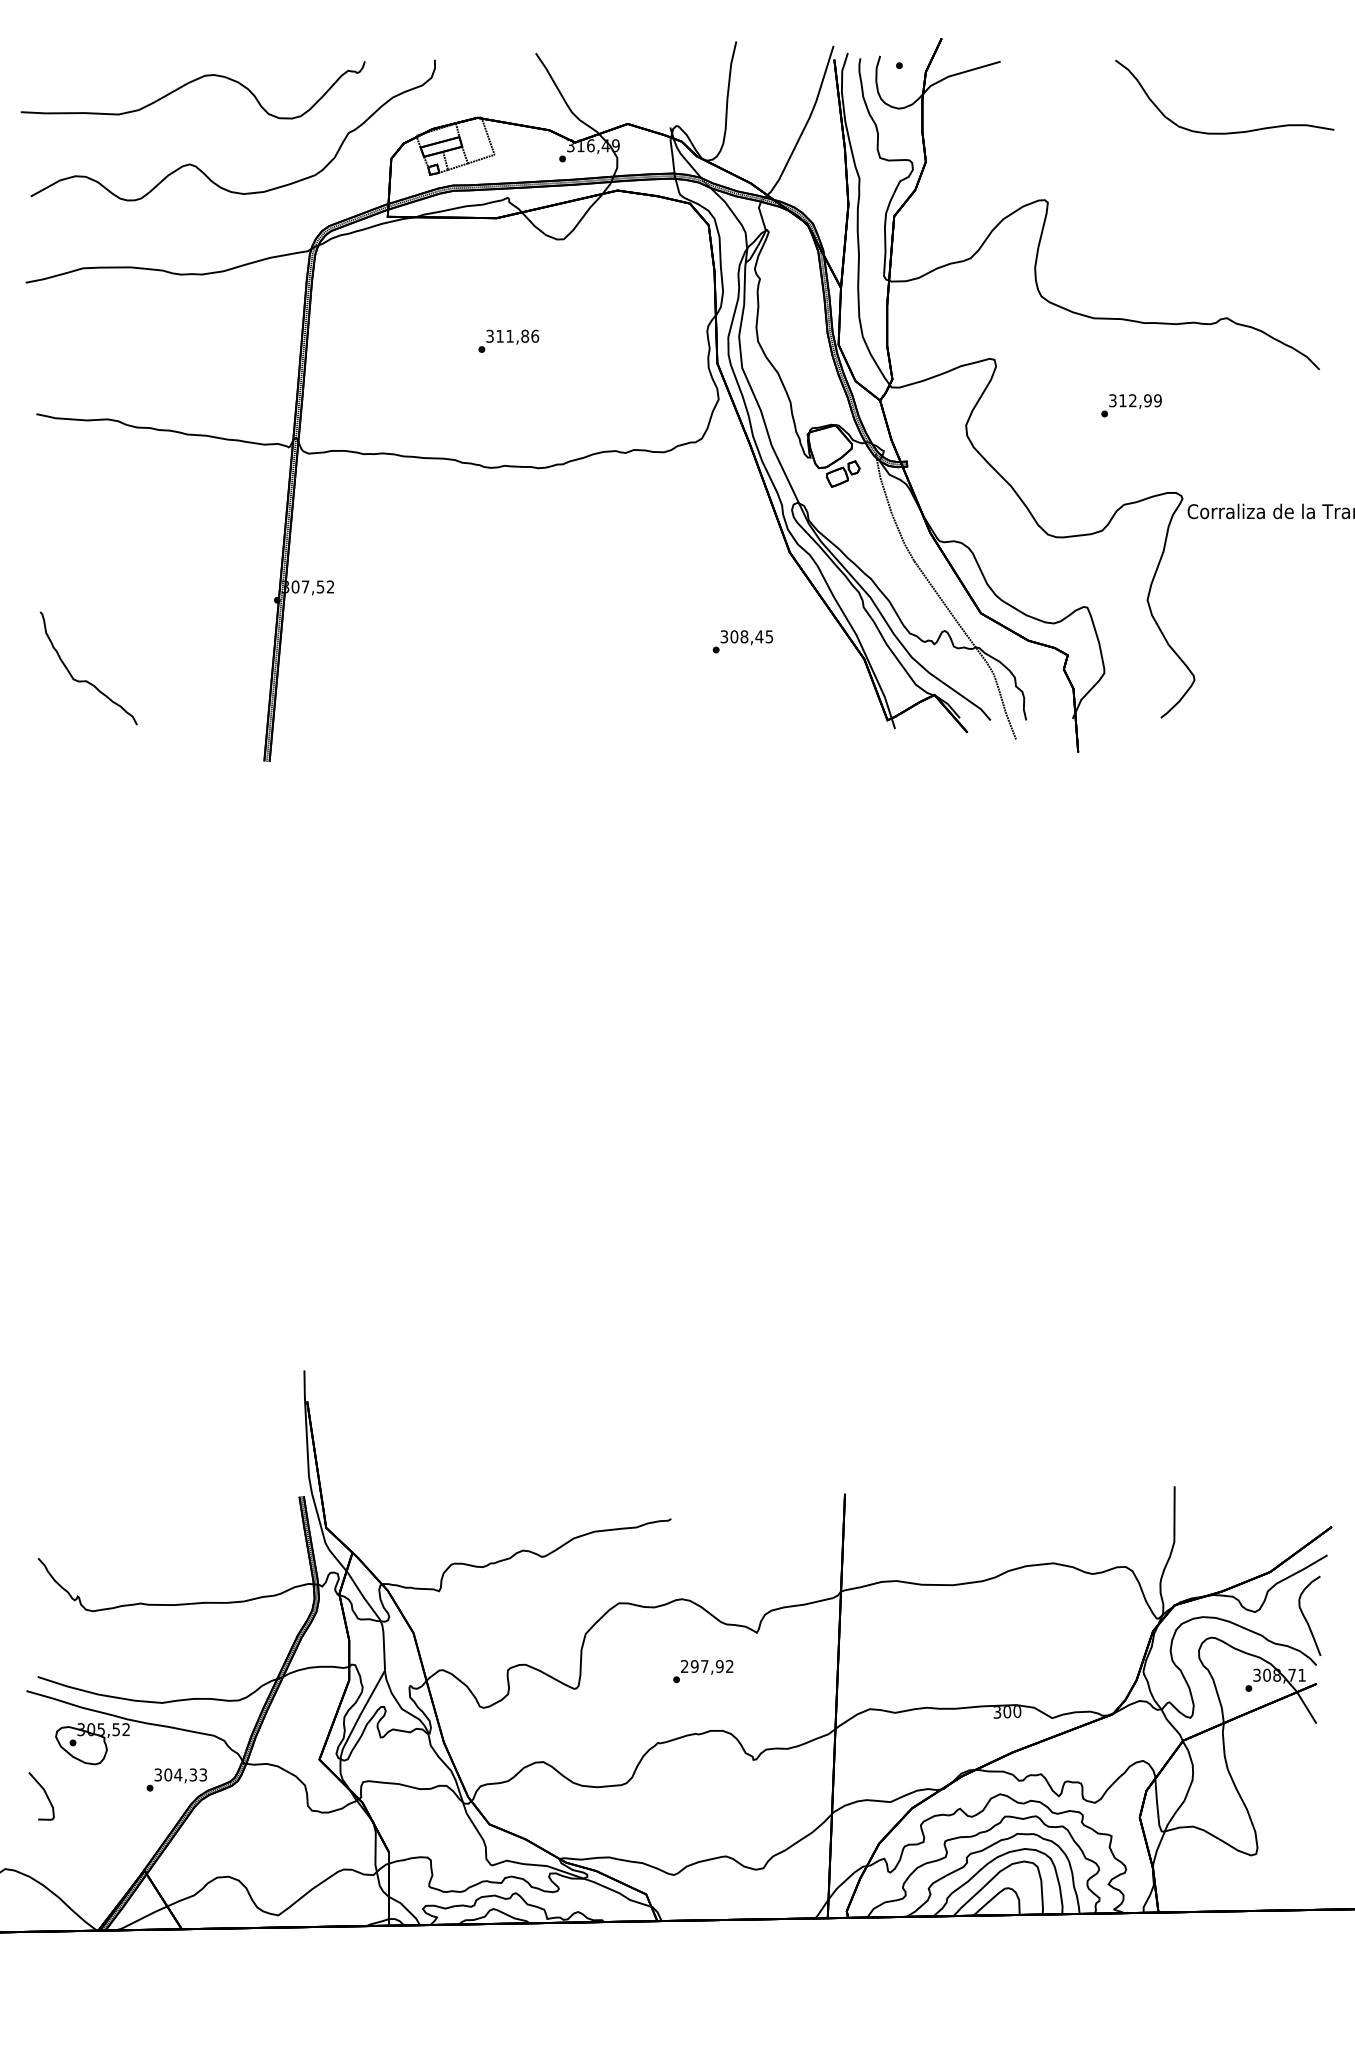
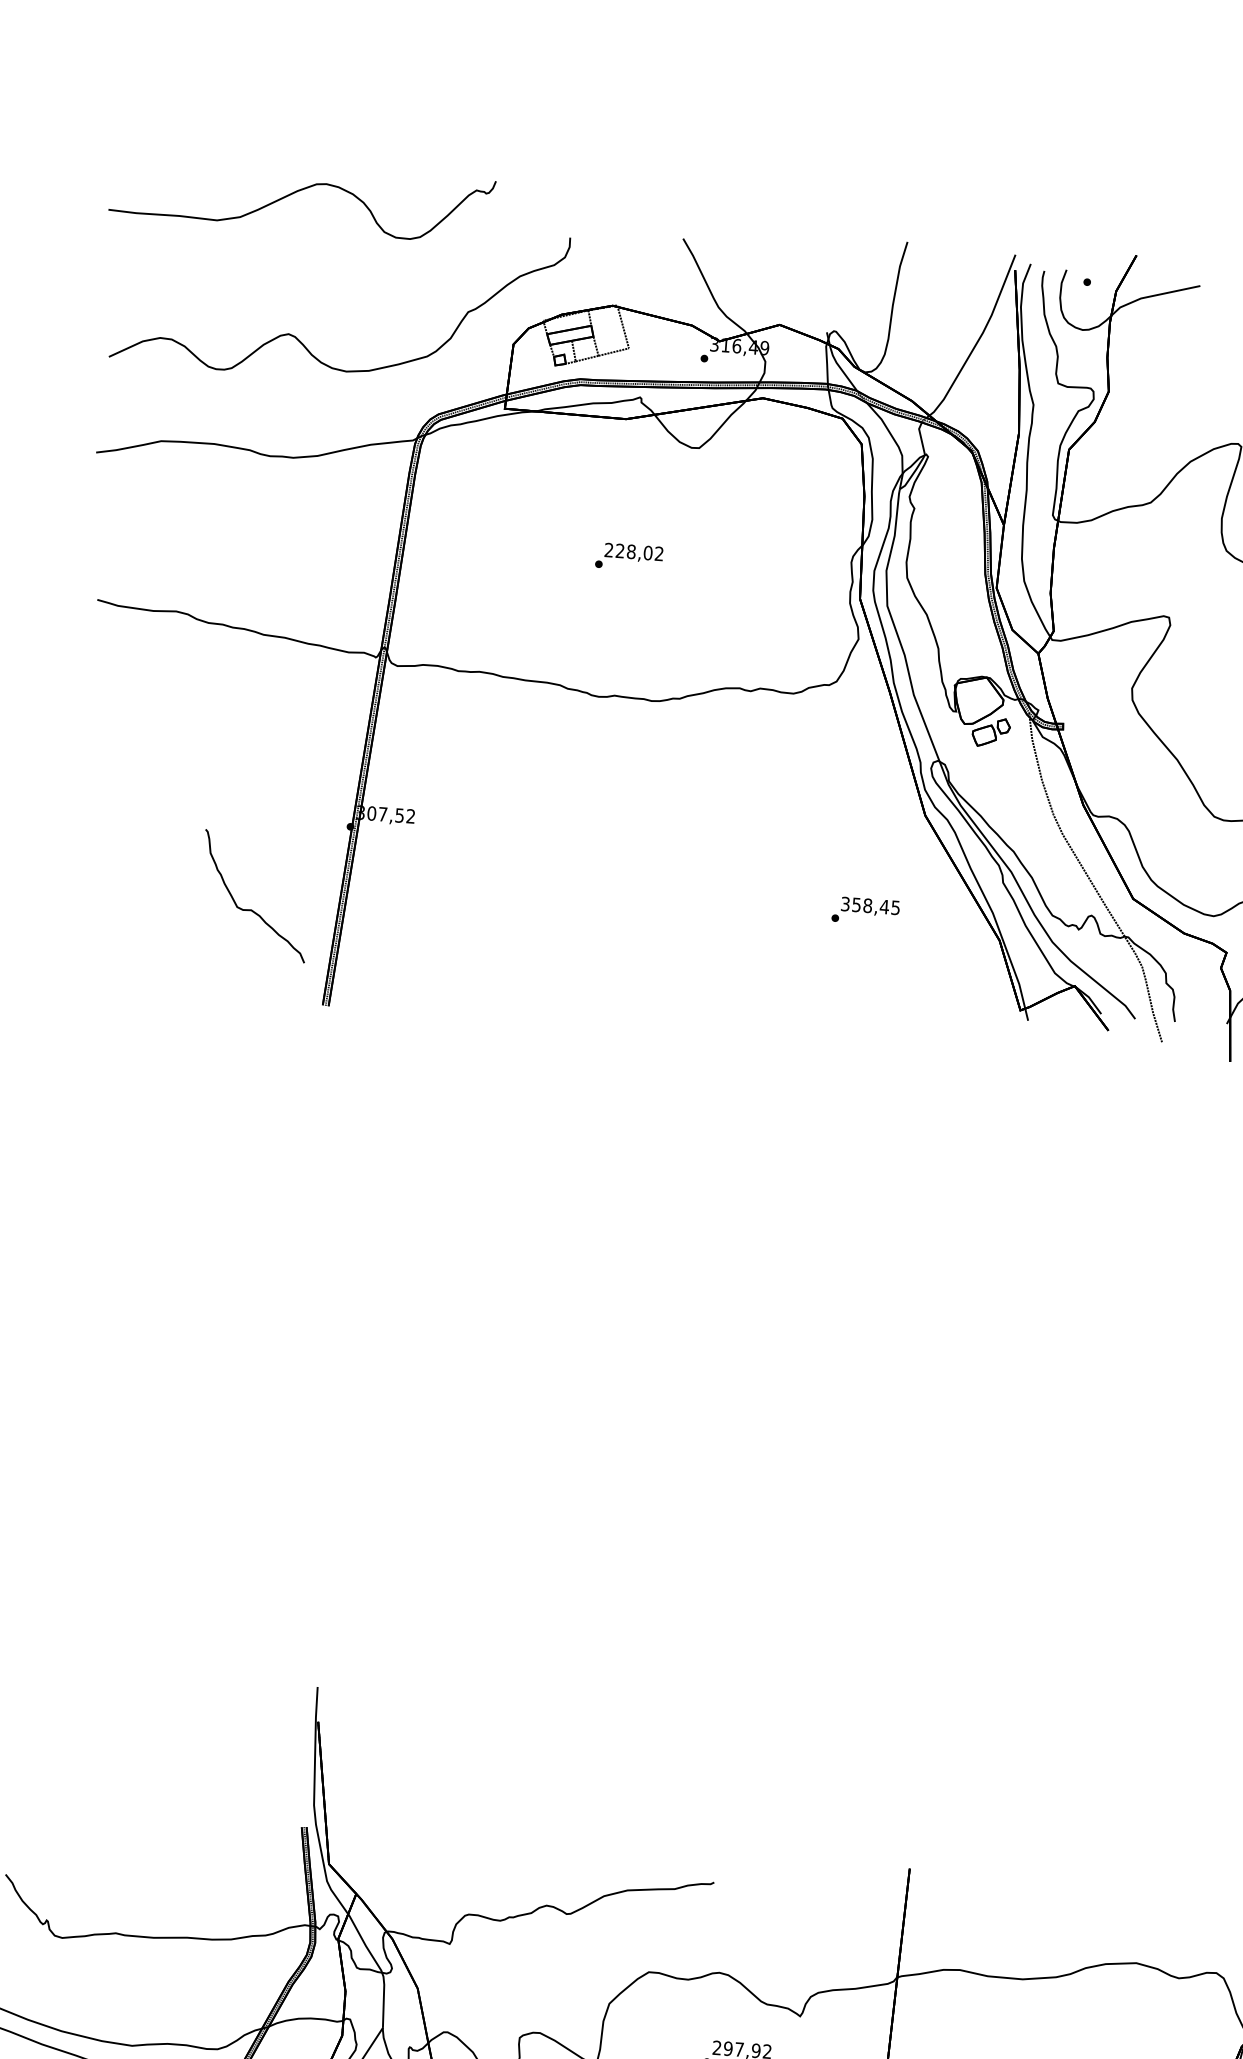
part: (188, 84) -> (297, 192), moved
text: (512, 335) -> (634, 551), 311,86 -> 228,02
text: (734, 636) -> (856, 904), 308,45 -> 358,45
curve: (87, 680) -> (252, 909), moved

